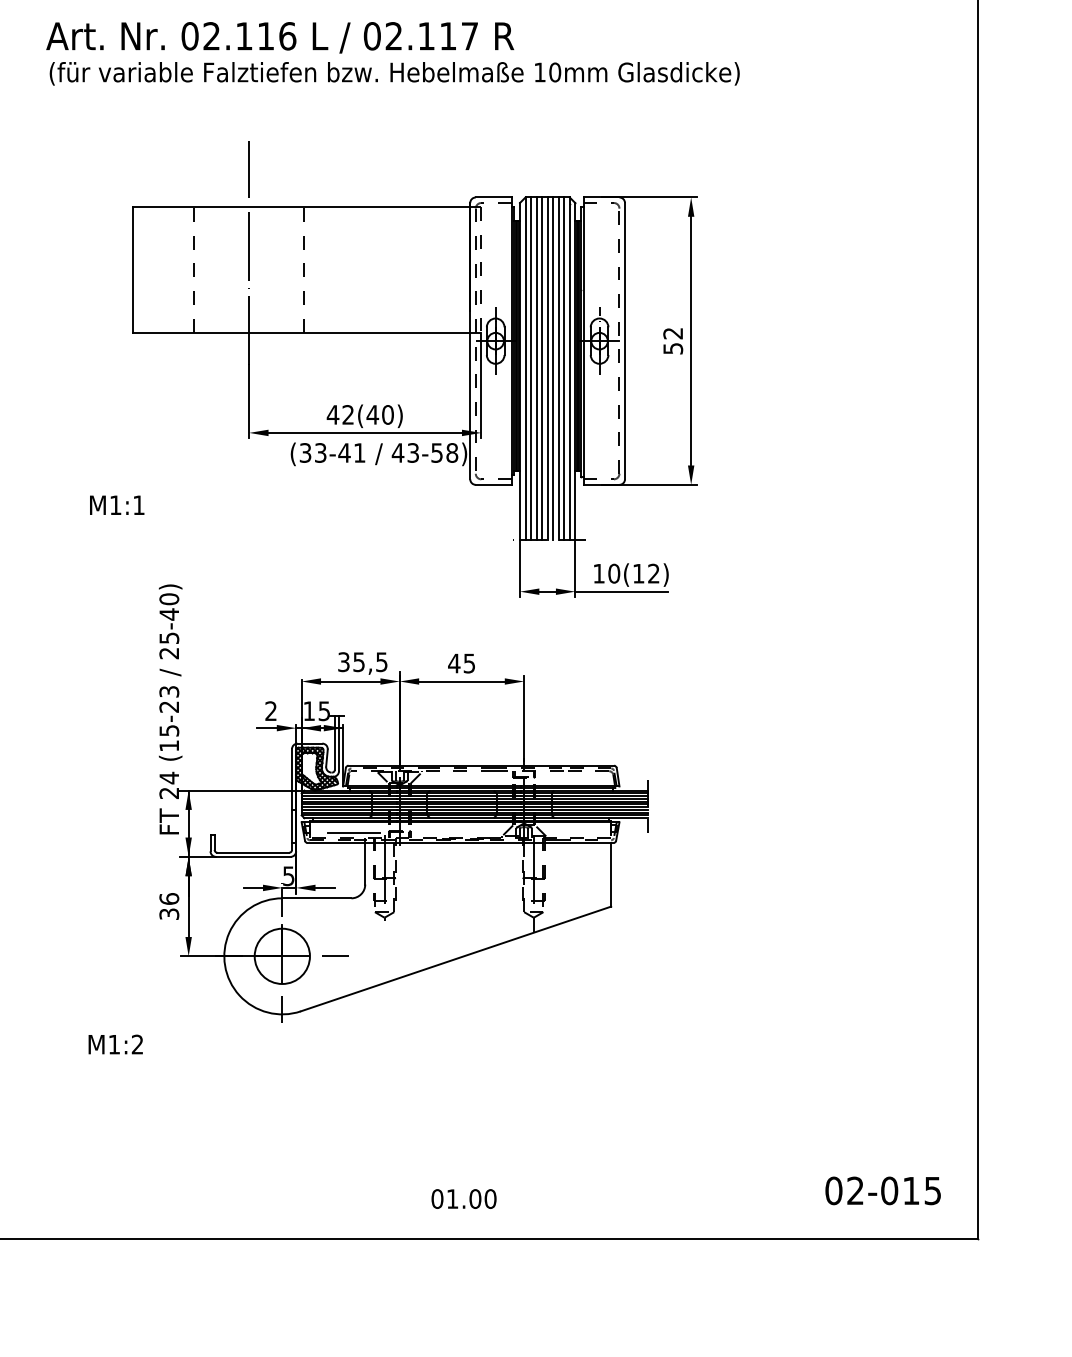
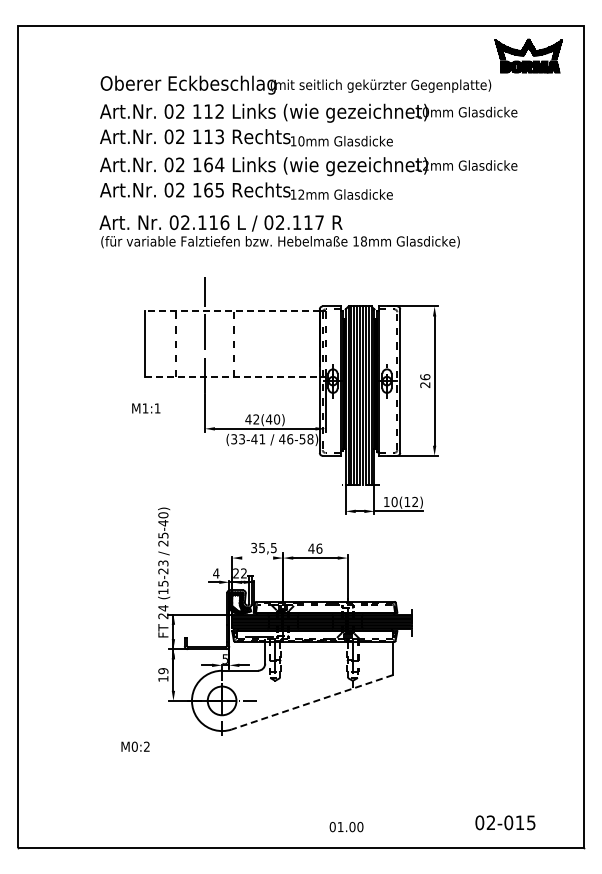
text: (554, 72) -> (363, 241), 10mm -> 18mm
line: (302, 207) -> (232, 311), solid -> dashed
line: (302, 332) -> (232, 376), solid -> dashed
text: (673, 339) -> (425, 380), 52 -> 26
text: (413, 453) -> (290, 439), 43-58) -> 46-58)
text: (117, 505) -> (146, 408), moved
text: (469, 663) -> (319, 548), 45 -> 46
line: (350, 682) -> (257, 558), removed
text: (271, 711) -> (216, 573), 2 -> 4
text: (315, 711) -> (239, 573), 15 -> 22
text: (169, 905) -> (163, 674), 36 -> 19
line: (454, 959) -> (311, 702), solid -> dashed
text: (113, 1044) -> (134, 746), M1:2 -> M0:2
text: (883, 1190) -> (505, 822), moved
text: (463, 1199) -> (346, 827), moved

